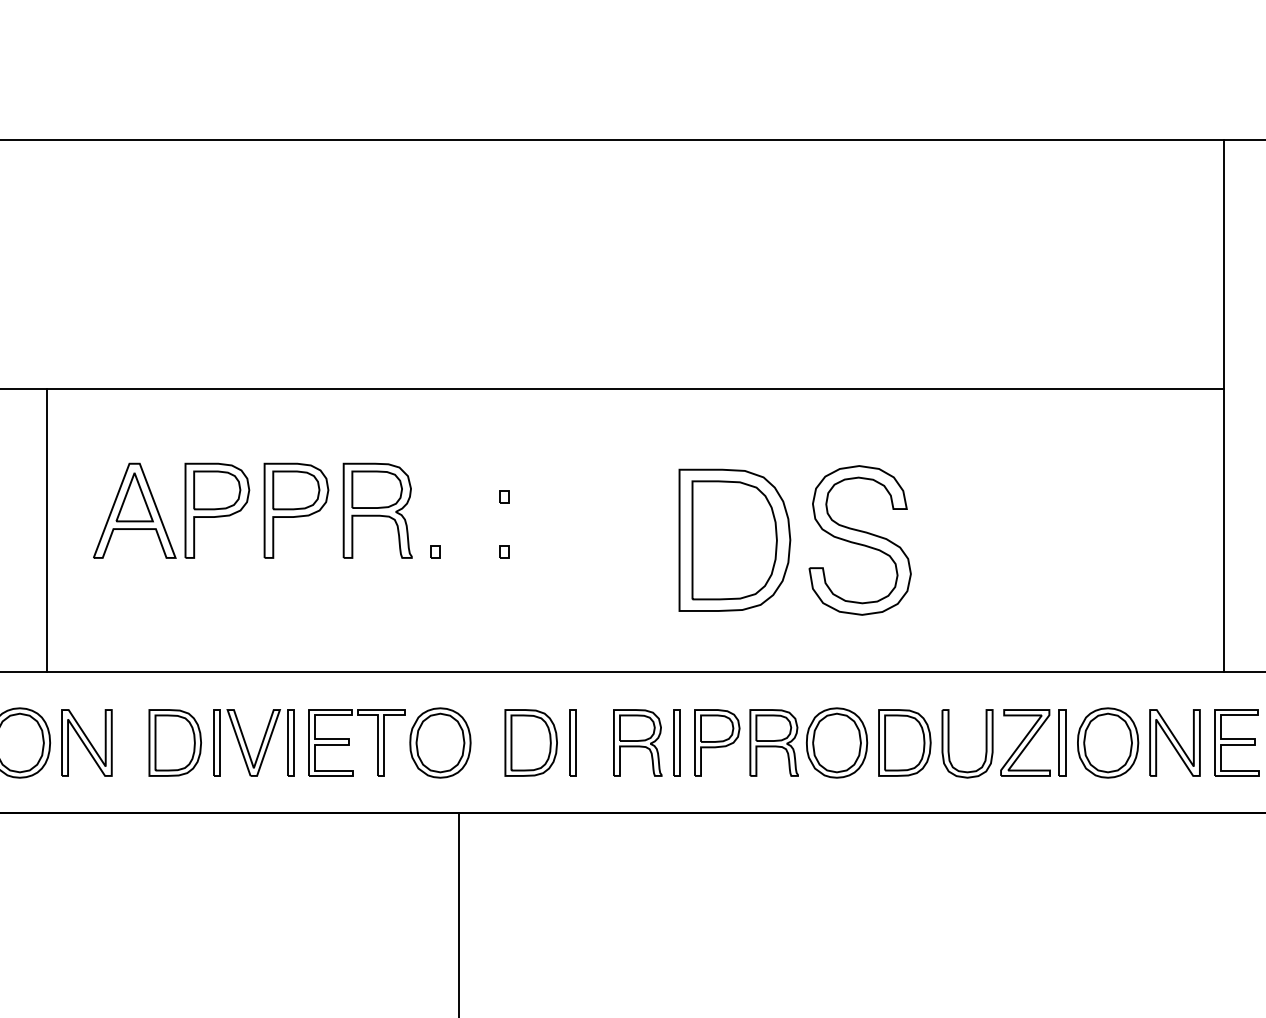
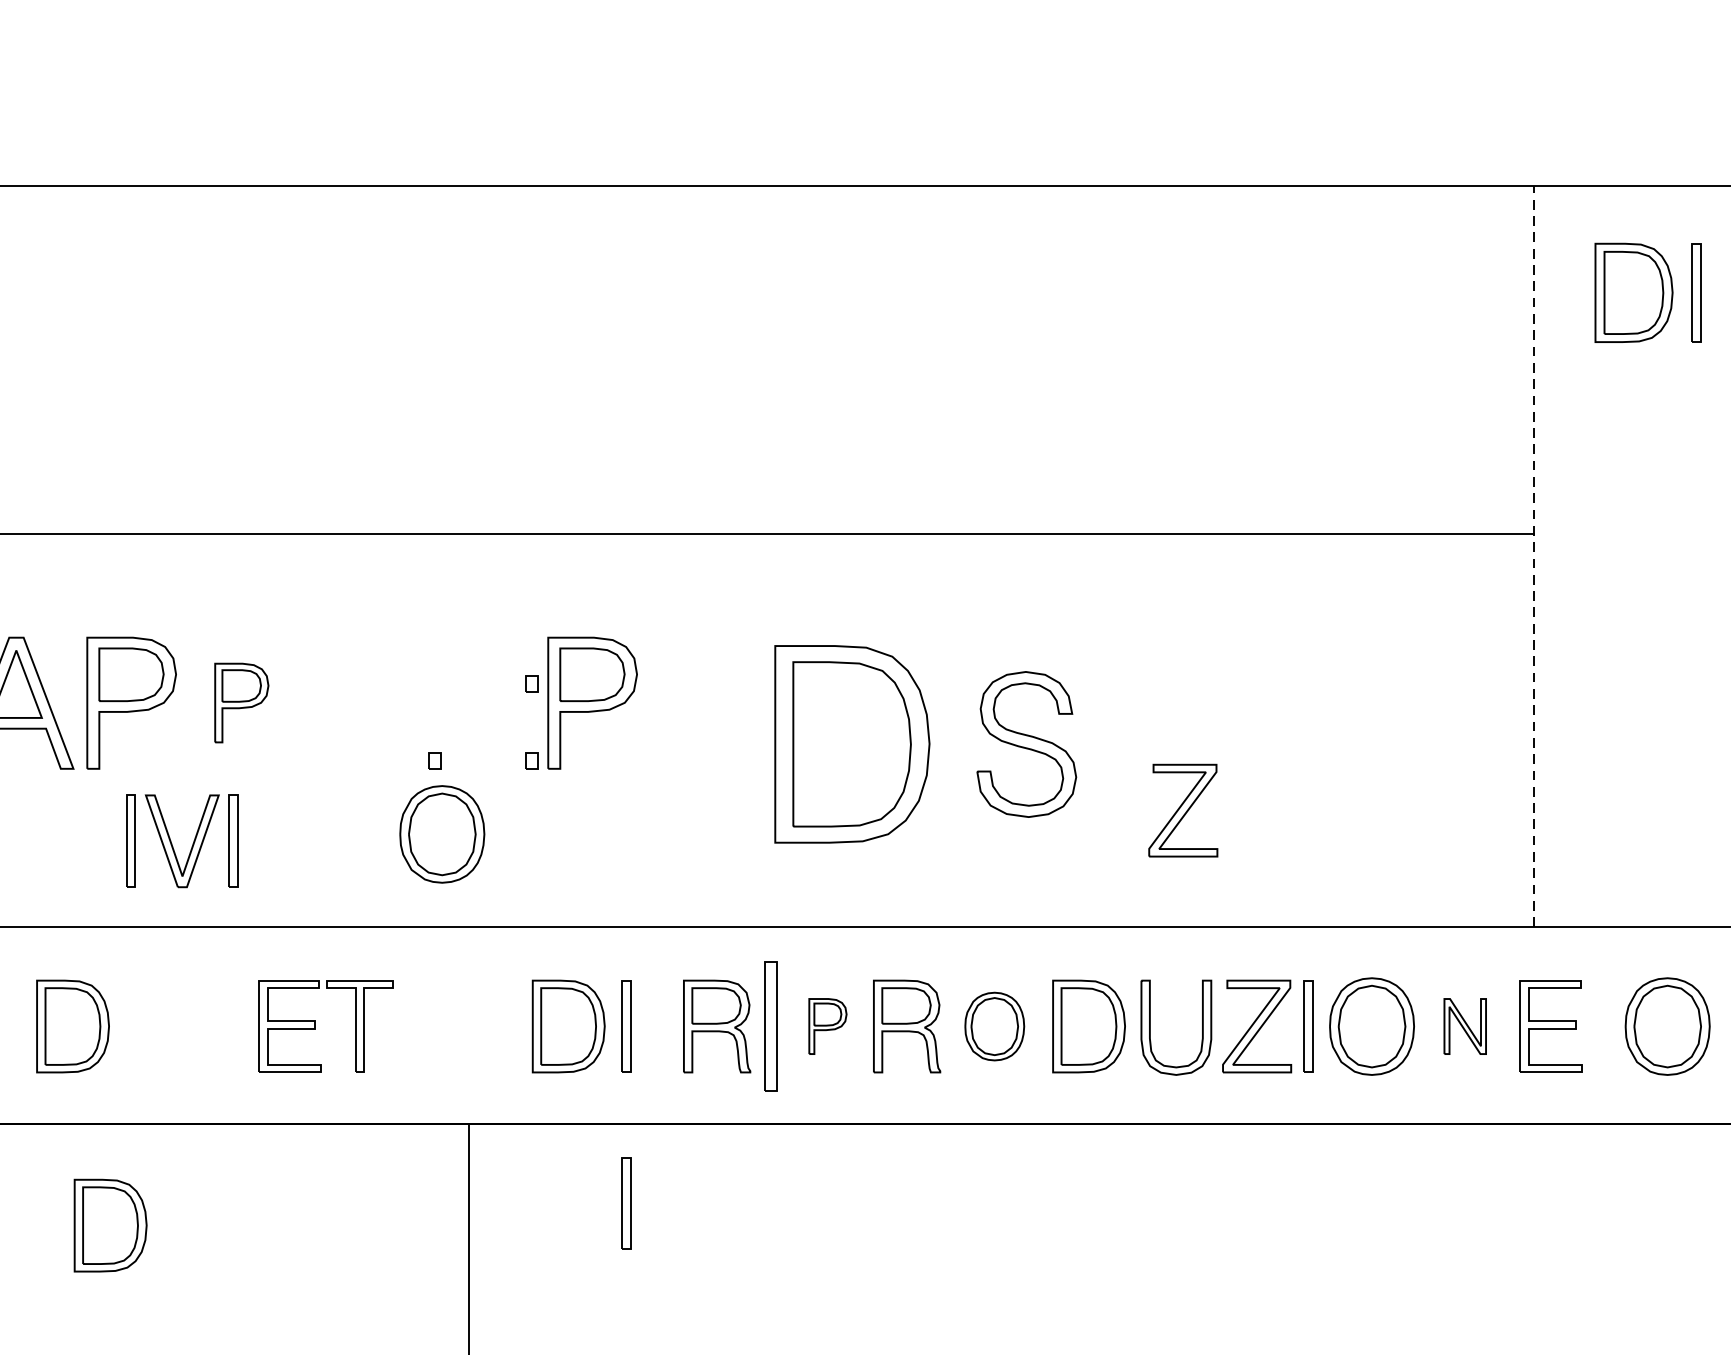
line: (1224, 405) -> (1534, 556), solid -> dashed
part: (296, 510) -> (241, 702), size x0.6
part: (377, 510) -> (354, 702), removed
part: (548, 510) -> (592, 702), added
part: (859, 540) -> (1025, 744), size x0.7
part: (972, 587) -> (1183, 810), added
part: (440, 742) -> (442, 833), moved
part: (676, 742) -> (771, 1025), size x1.4
part: (717, 742) -> (828, 1025), size x0.6
part: (837, 742) -> (995, 1025), size x0.7
part: (1174, 742) -> (1464, 1025), size x0.6
part: (247, 745) -> (173, 844), moved
part: (572, 869) -> (626, 1202), added
part: (201, 885) -> (109, 1225), added

